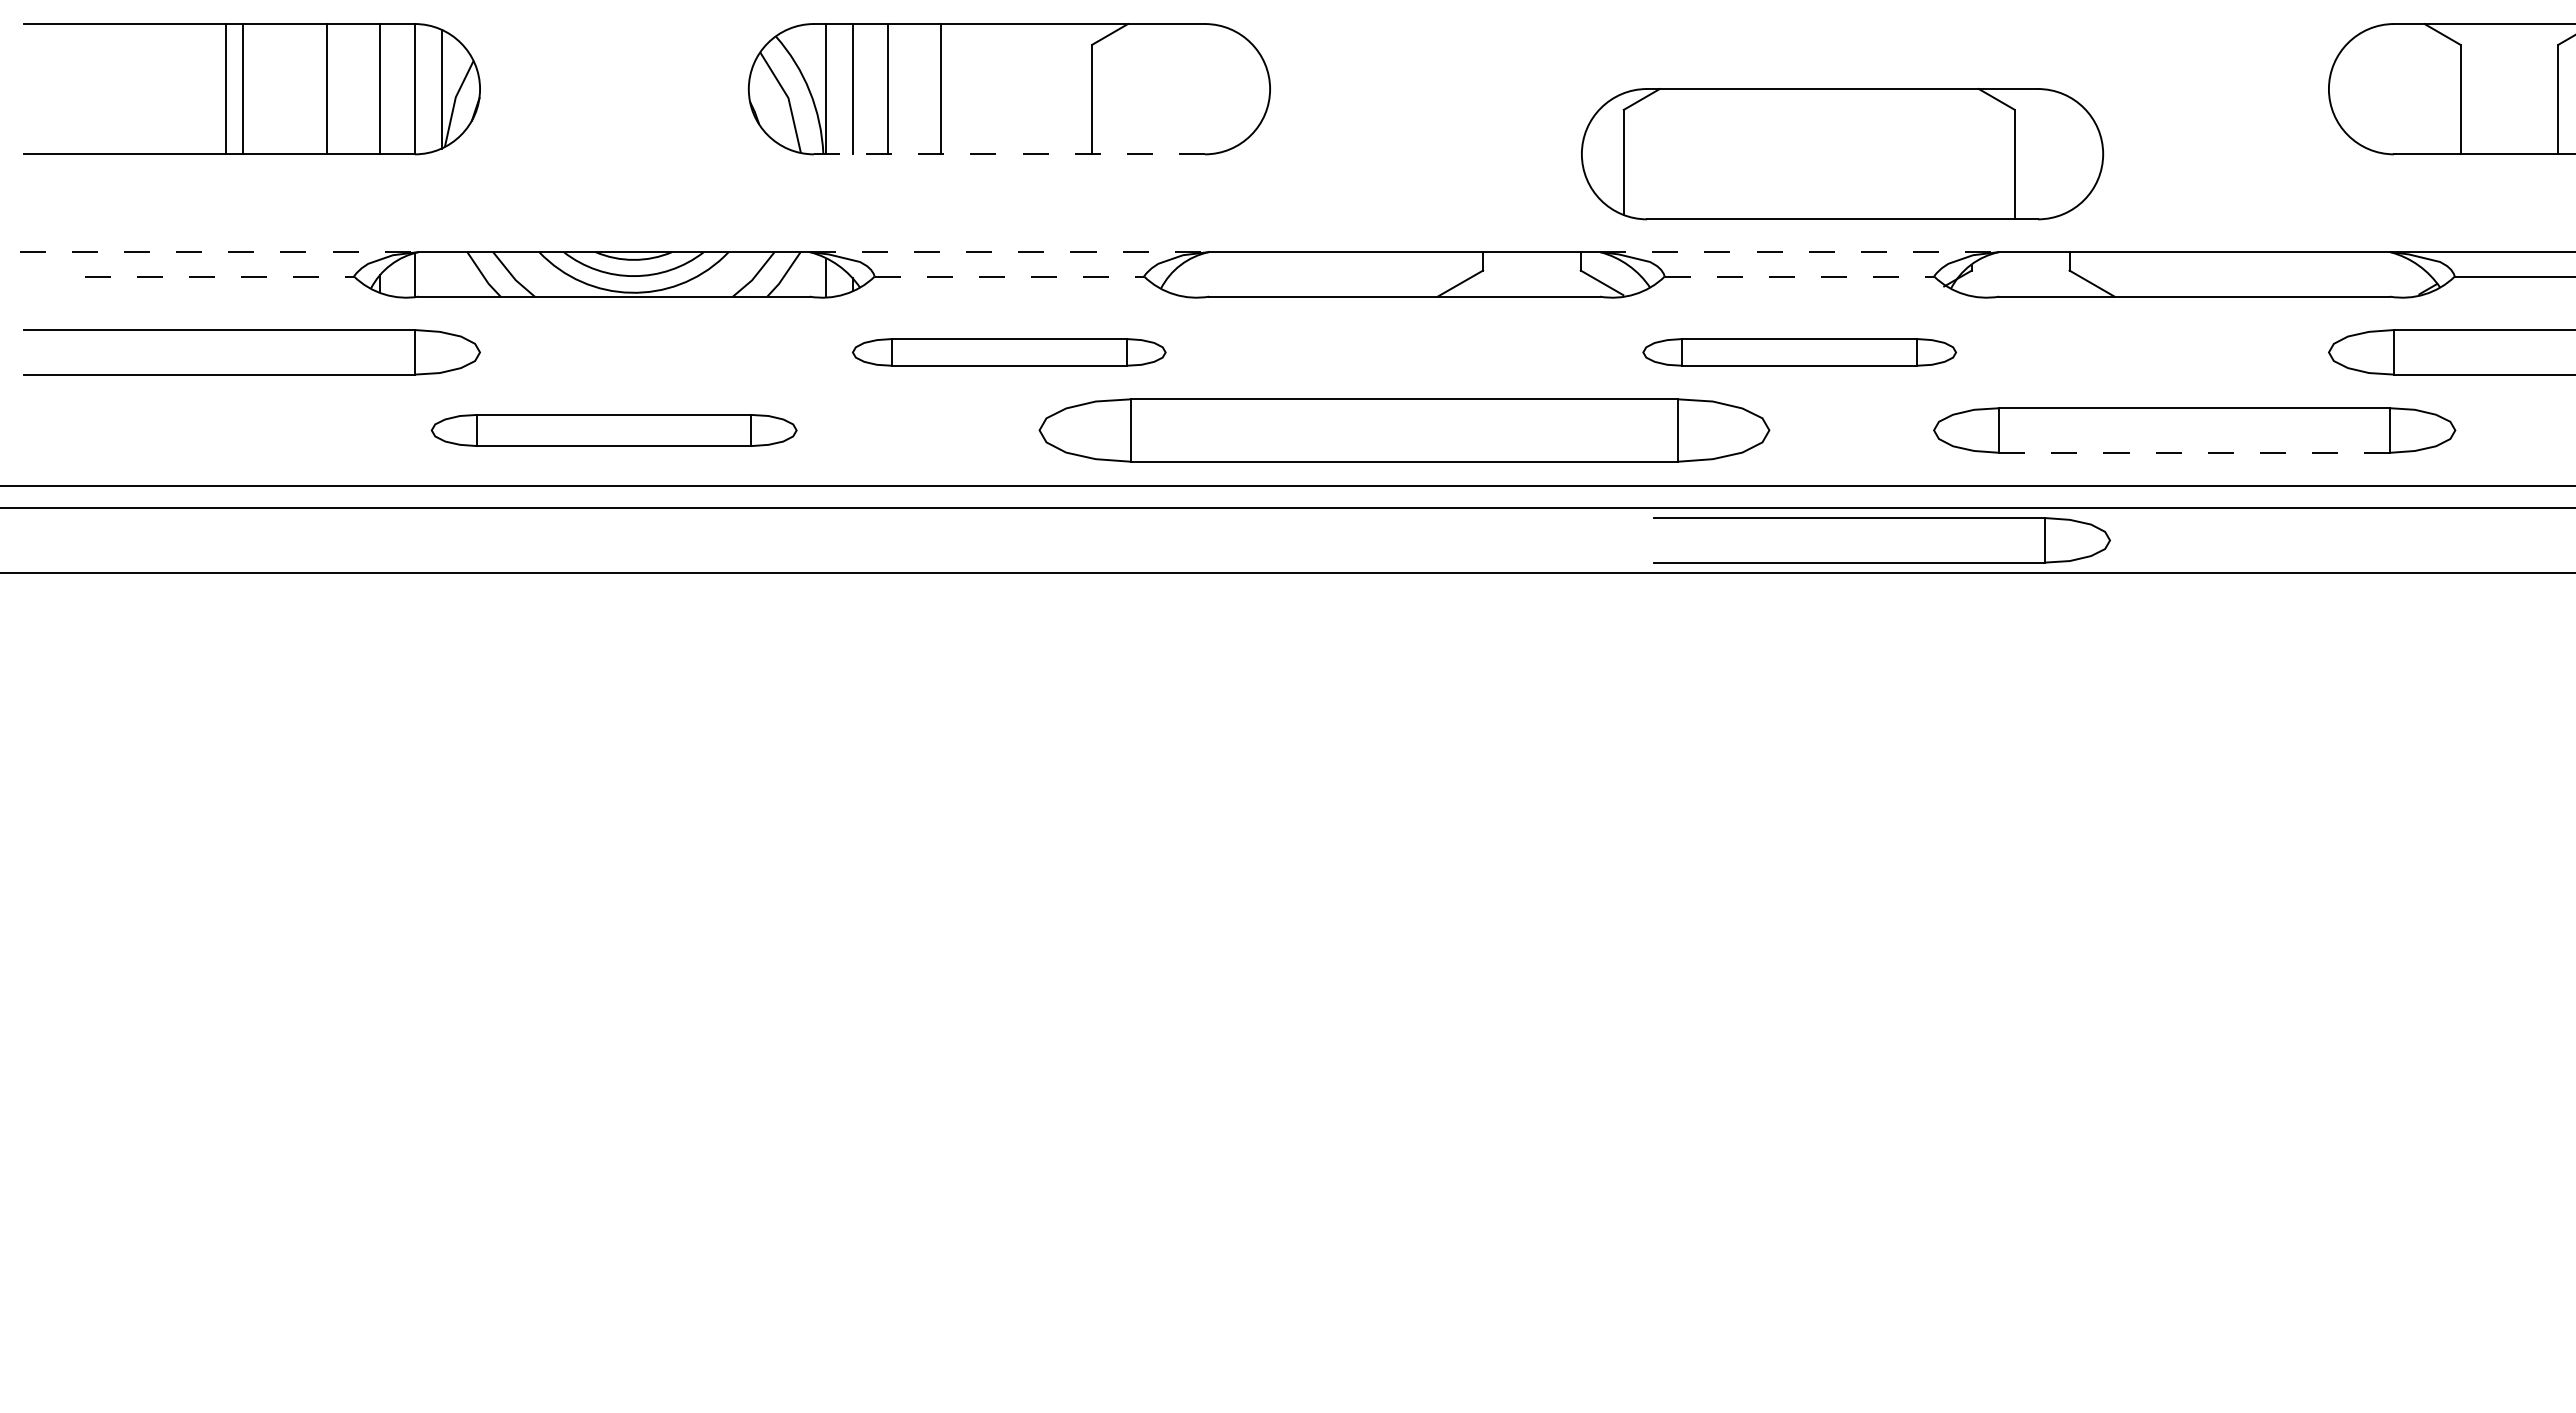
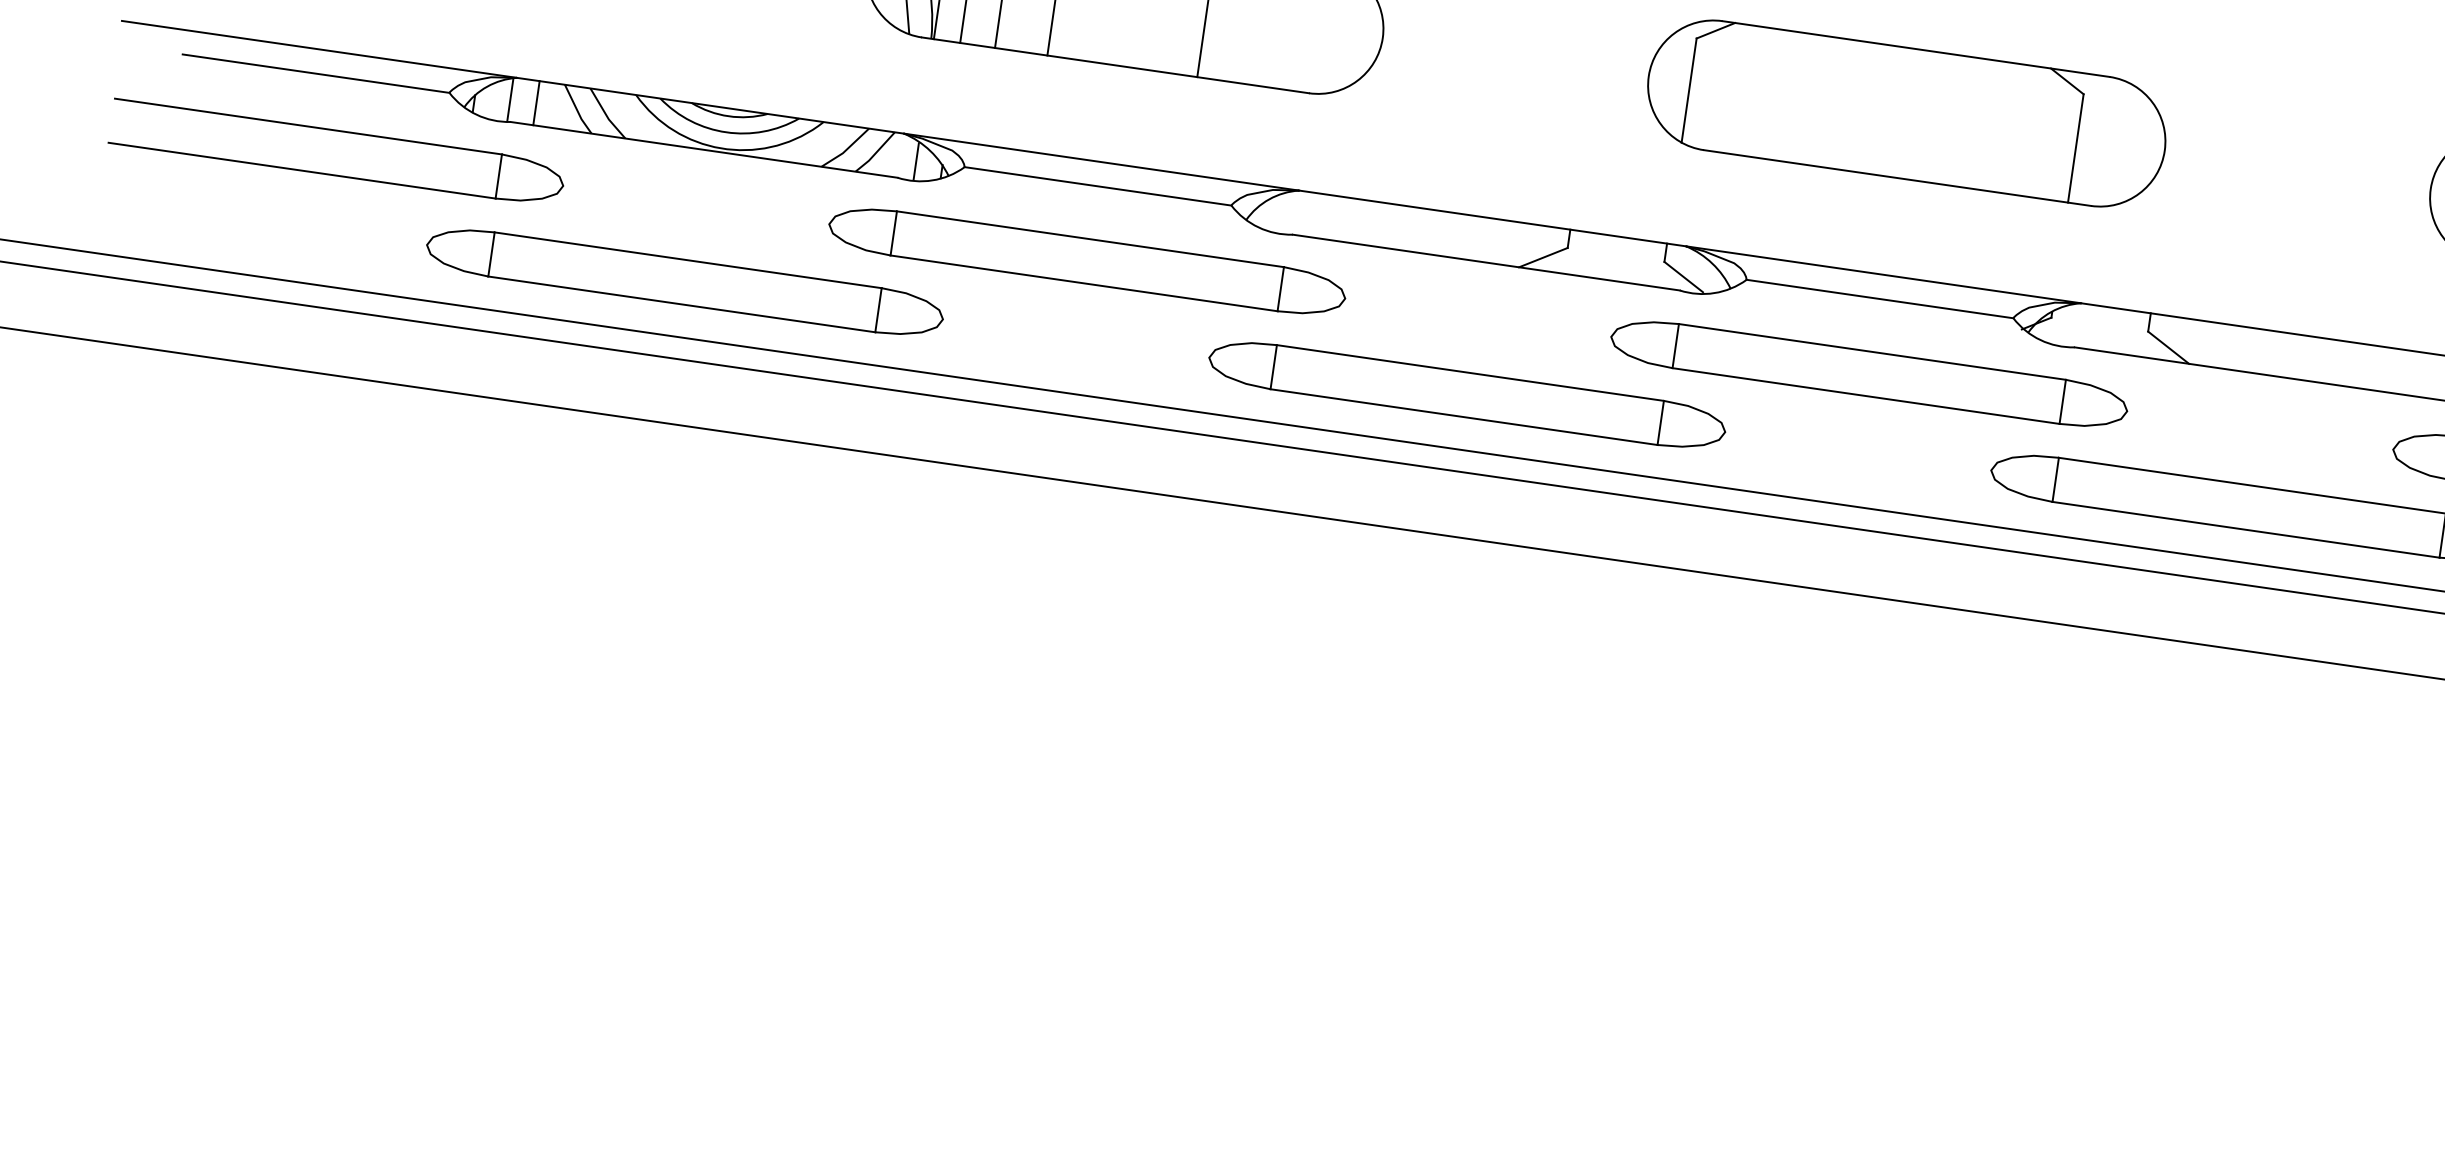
line: (1009, 154) -> (1115, 65), dashed -> solid
part: (1842, 154) -> (1906, 113), moved
line: (219, 252) -> (319, 49), dashed -> solid
line: (1009, 252) -> (1101, 162), dashed -> solid
line: (1799, 252) -> (1883, 275), dashed -> solid
line: (441, 274) -> (536, 103), added
line: (219, 276) -> (316, 73), dashed -> solid
line: (1009, 276) -> (1098, 186), dashed -> solid
line: (1799, 276) -> (1880, 298), dashed -> solid
part: (1008, 352) -> (1086, 261), size x1.67
part: (1799, 352) -> (1869, 374), size x1.67
part: (613, 430) -> (684, 282), size x1.43
part: (1404, 430) -> (1467, 395), size x0.71
line: (2195, 452) -> (2246, 529), dashed -> solid
part: (1881, 518) -> (1926, 550), removed

